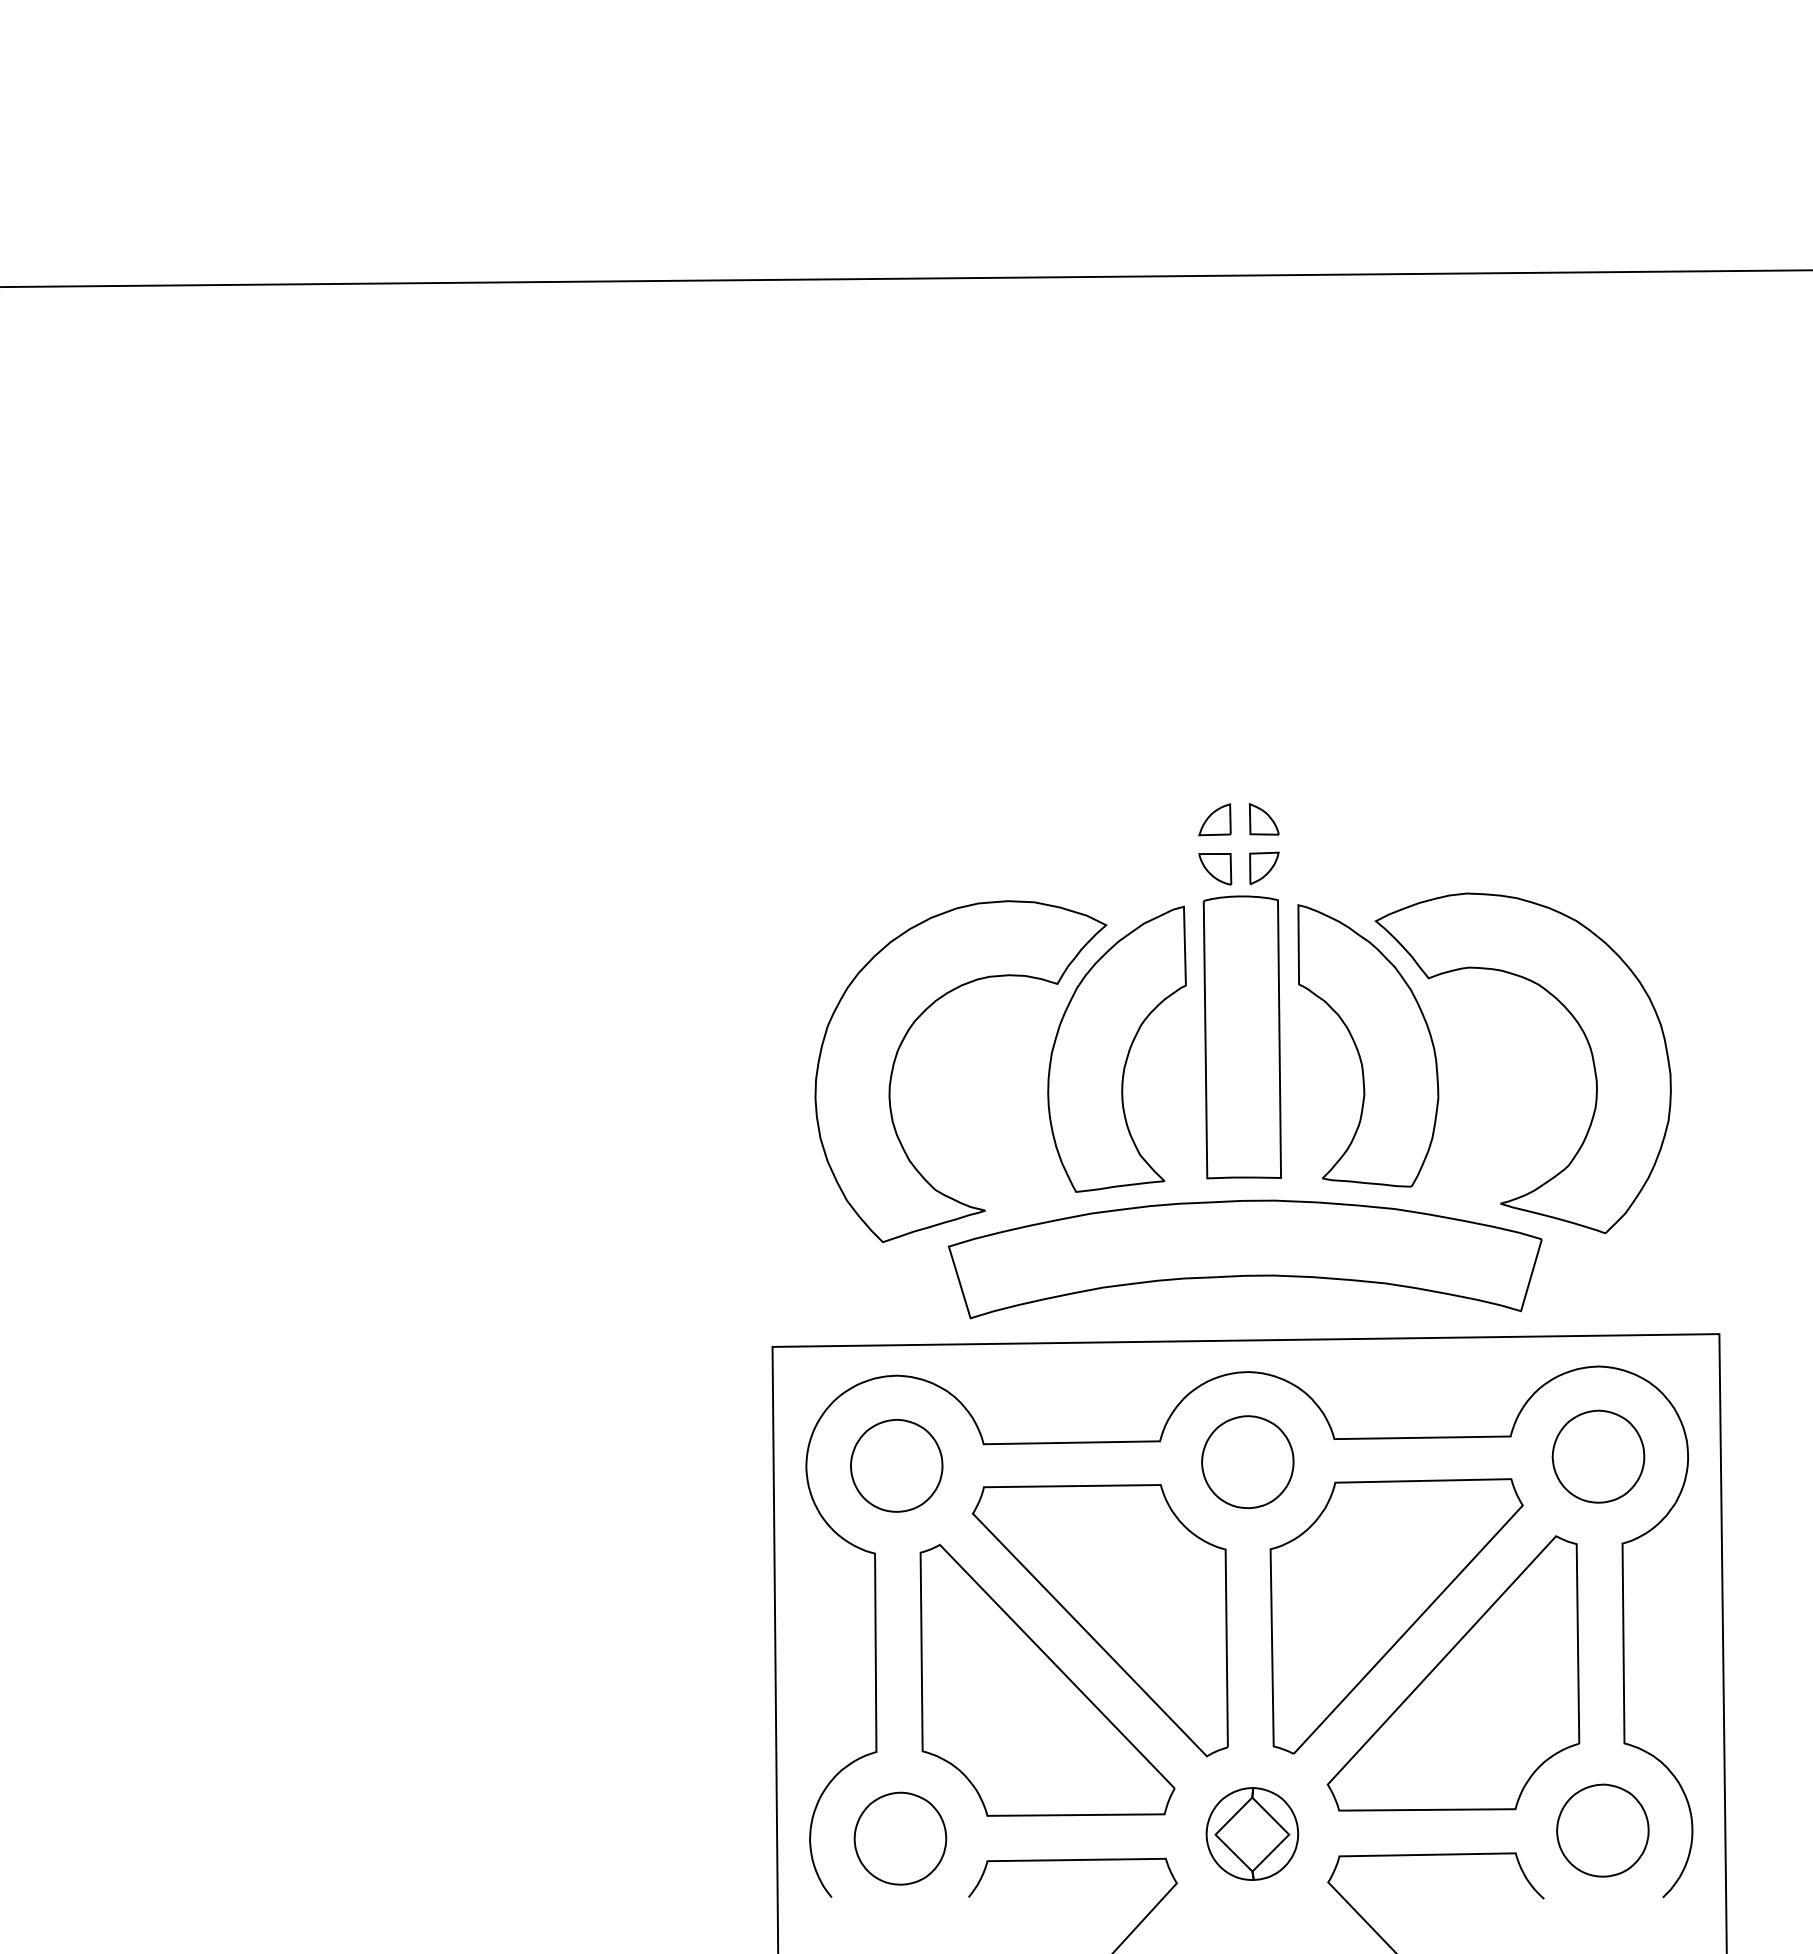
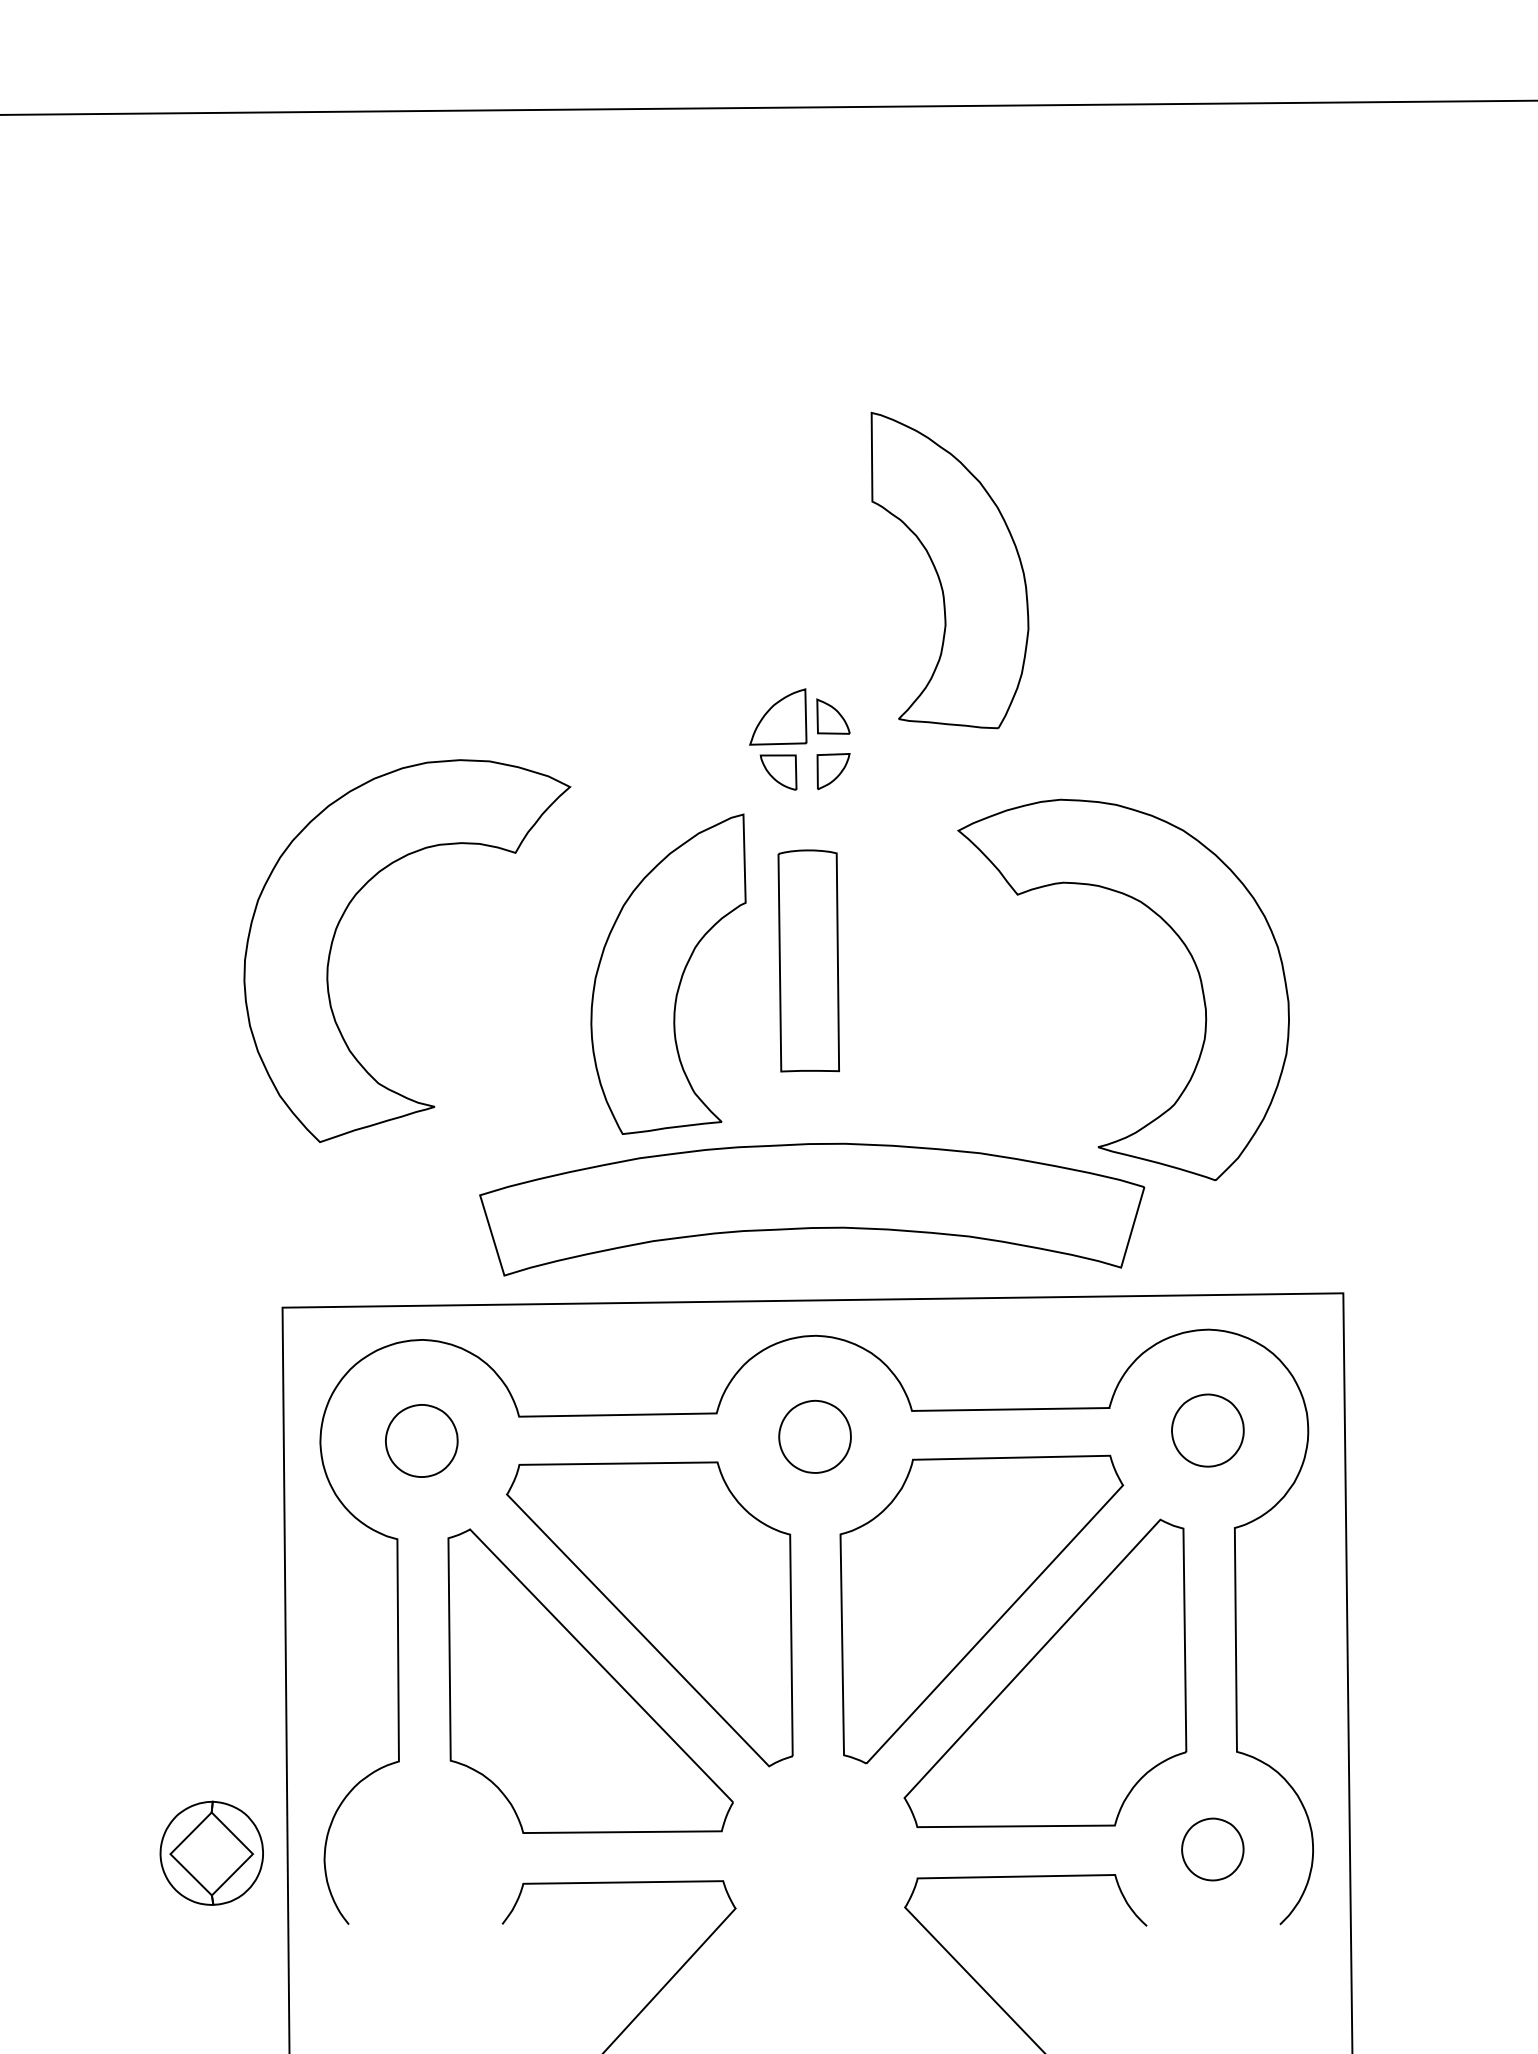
part: (1214, 819) -> (777, 716), size x1.6
part: (1241, 1037) -> (807, 961), size x0.7
part: (902, 1043) -> (341, 919), moved
part: (1368, 1045) -> (950, 570), moved
part: (1598, 1456) -> (1207, 1430), size x0.7
part: (1247, 1462) -> (814, 1437), size x0.7
part: (896, 1465) -> (421, 1440), size x0.7
part: (1602, 1830) -> (1212, 1849), size x0.6
part: (1252, 1833) -> (211, 1852), moved
part: (900, 1838) -> (425, 1858), removed

